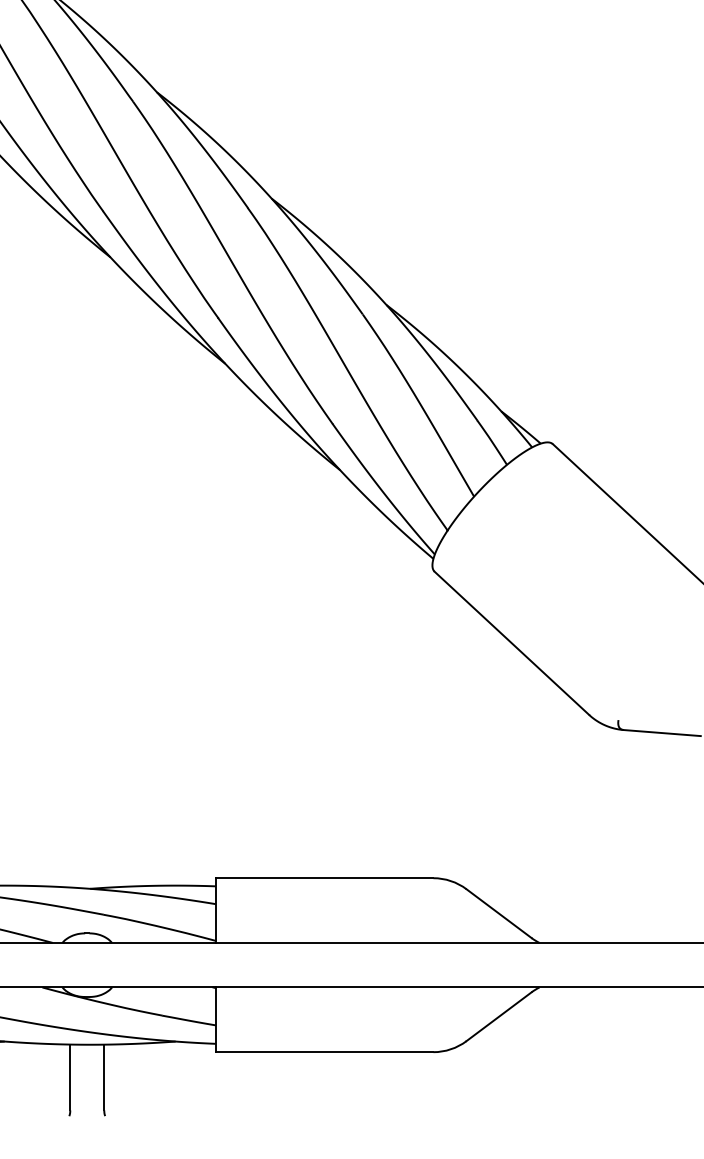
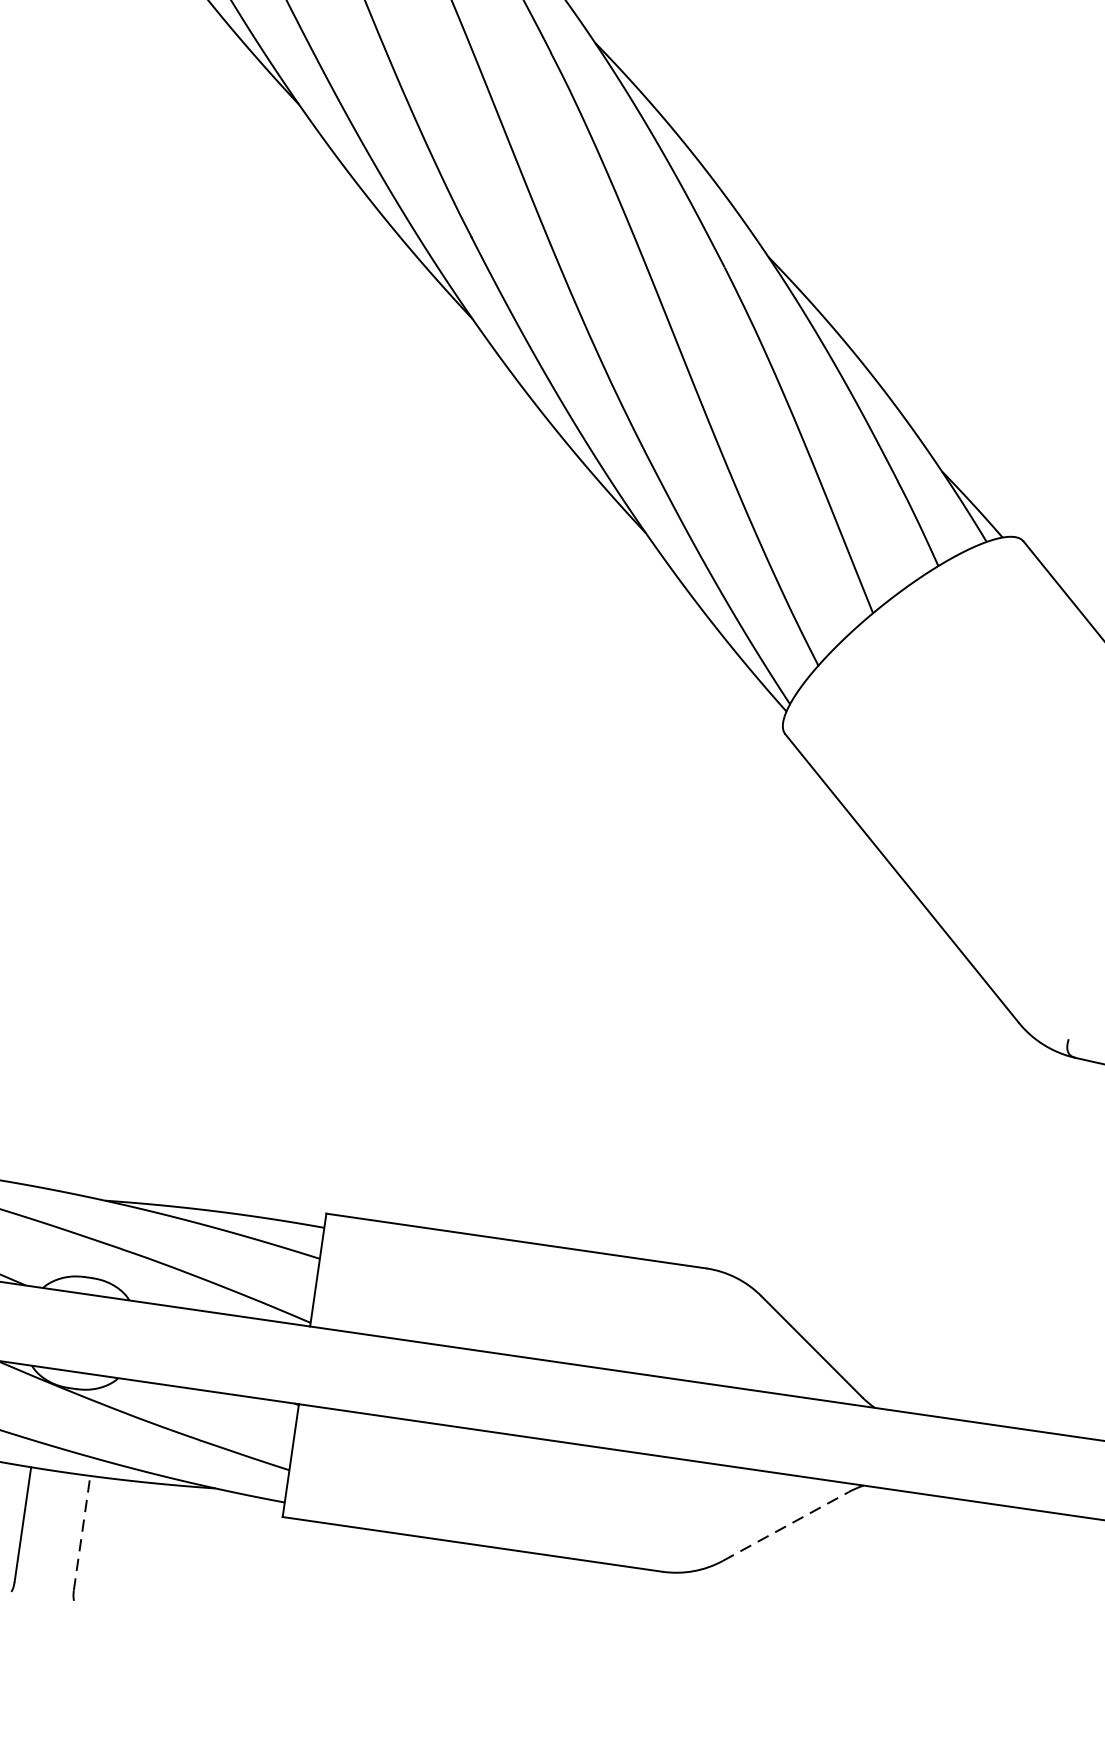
line: (499, 1016) -> (786, 1526), solid -> dashed
line: (104, 1077) -> (82, 1533), solid -> dashed

